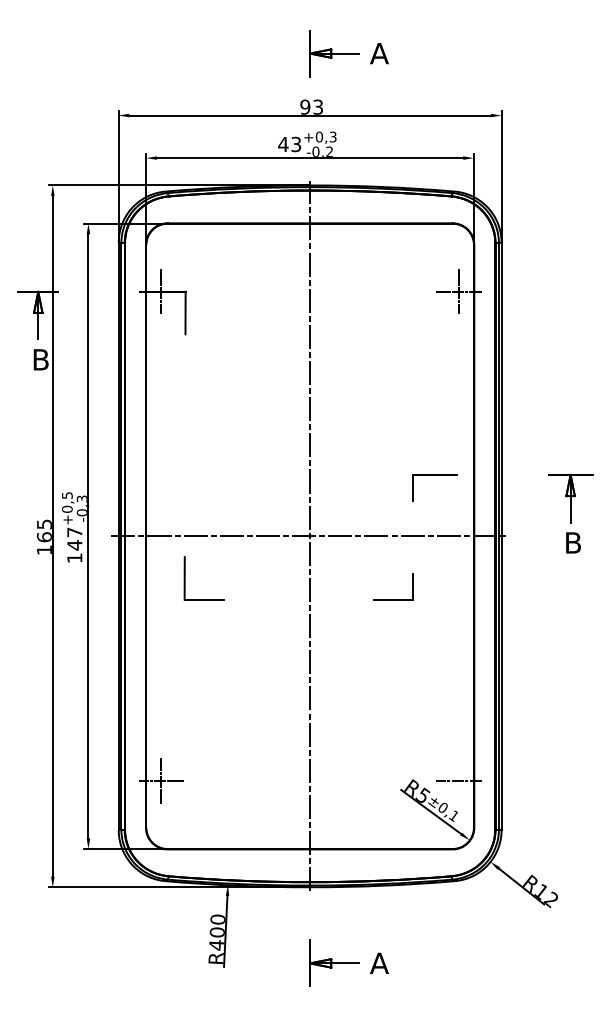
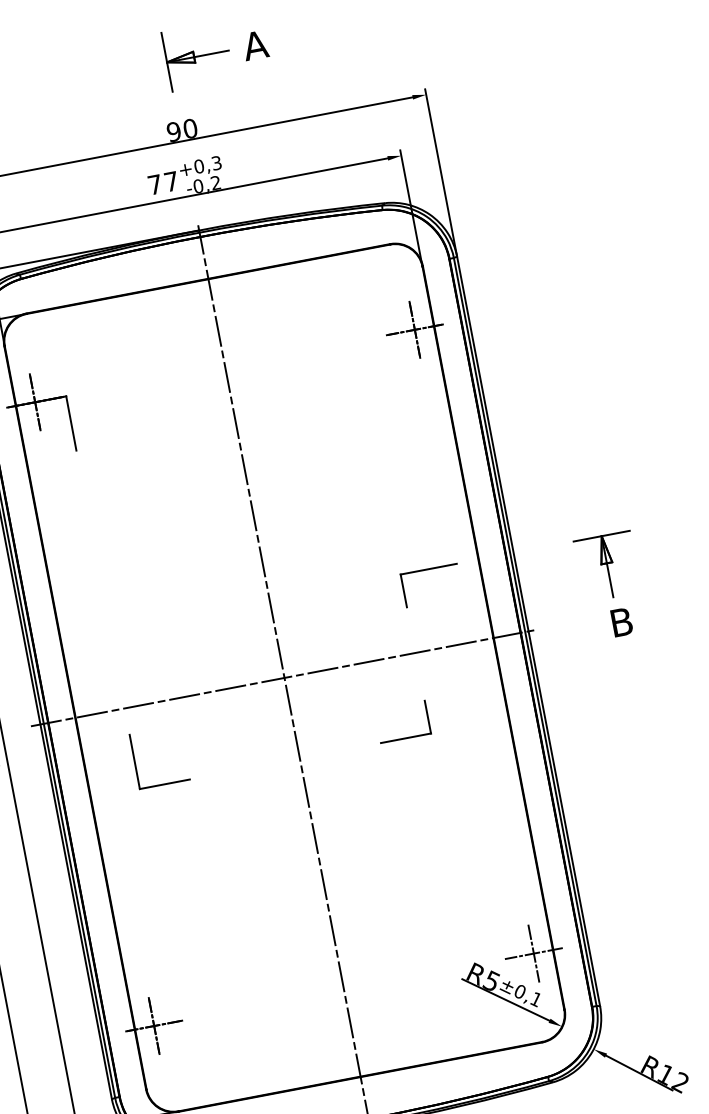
text: (318, 106) -> (190, 127), 93 -> 90
text: (289, 144) -> (162, 183), 43 -> 77
line: (459, 780) -> (534, 952), added

